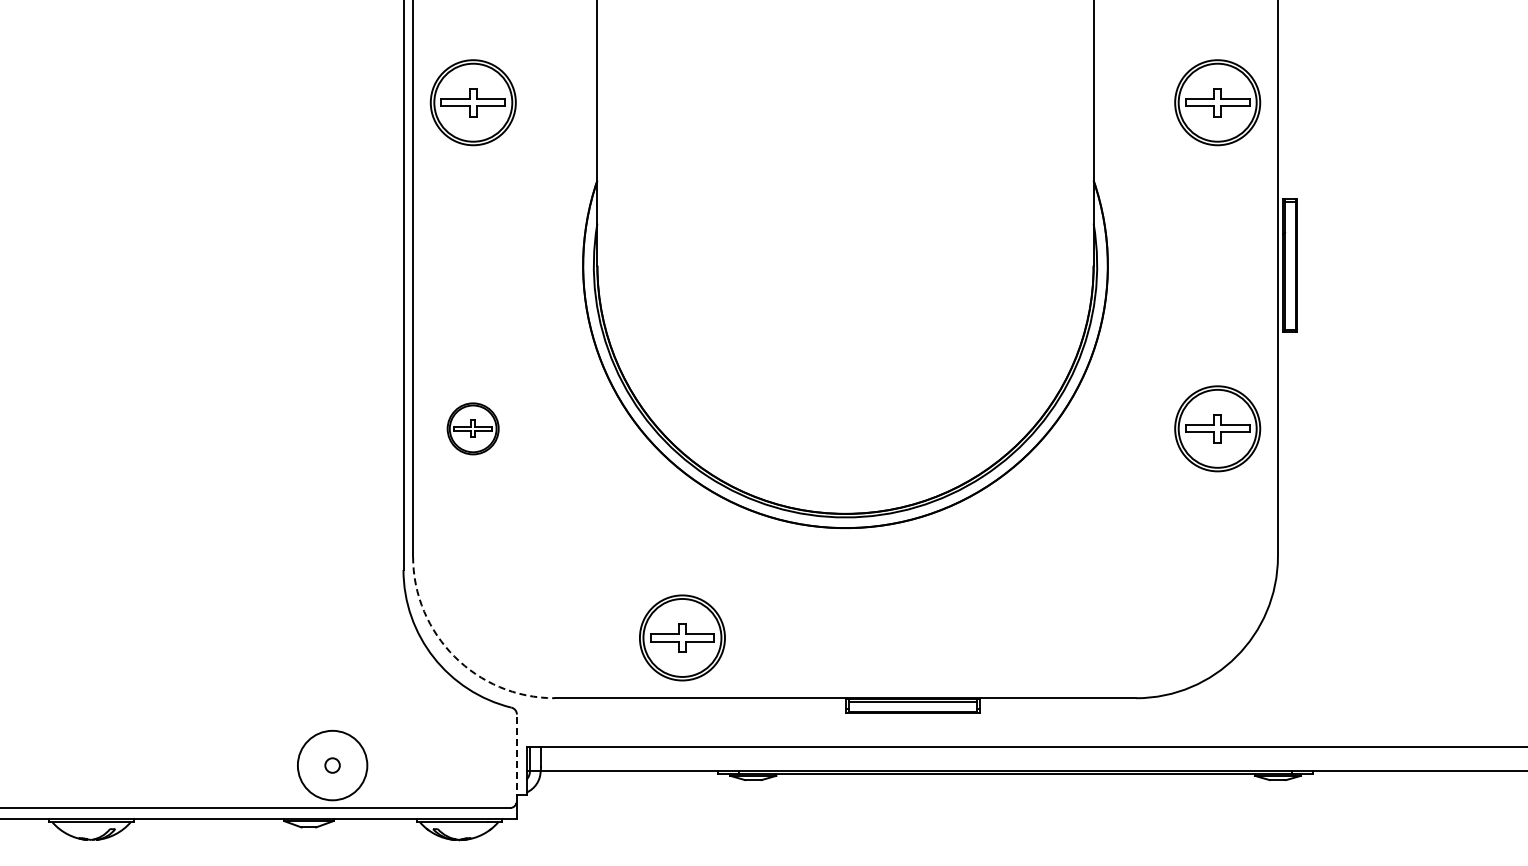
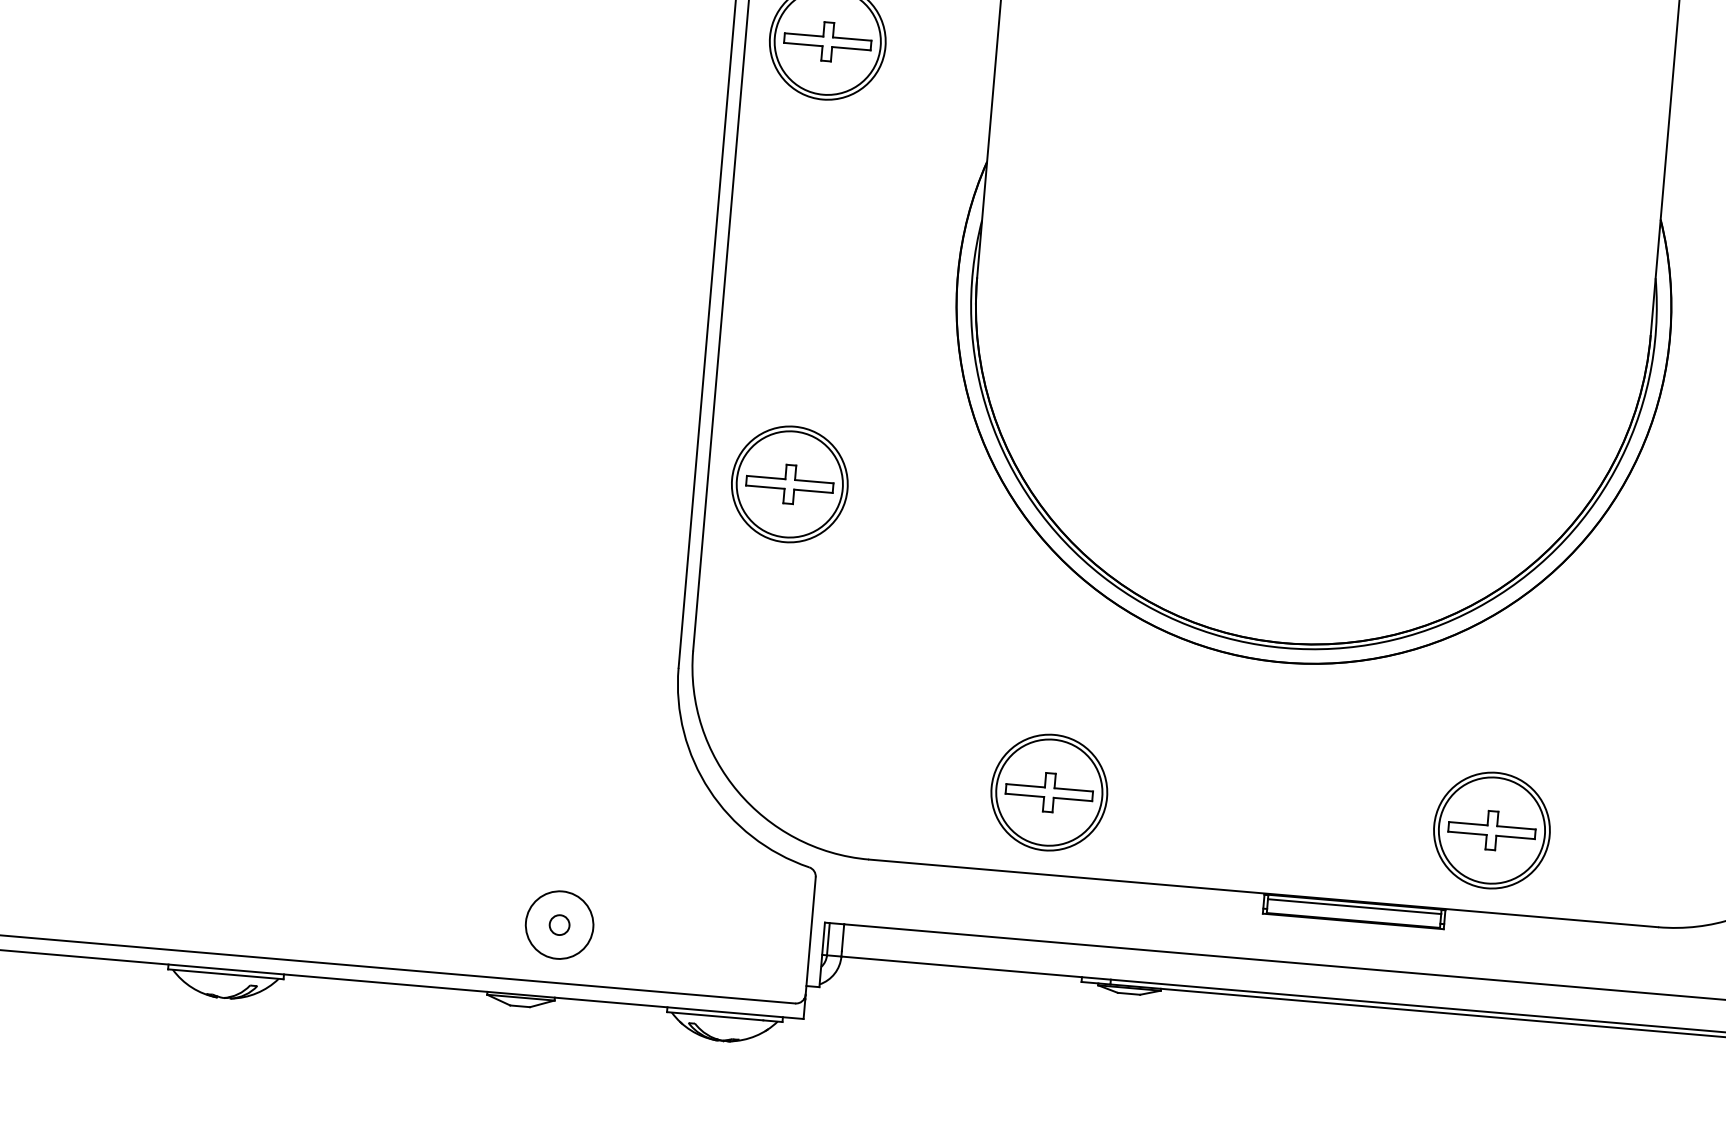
part: (472, 428) -> (788, 483), size x1.67
part: (1008, 637) -> (1491, 829), added
arc: (454, 656) -> (737, 791), dashed -> solid
line: (516, 757) -> (810, 935), dashed -> solid
circle: (332, 765) -> (559, 925), size x0.71

